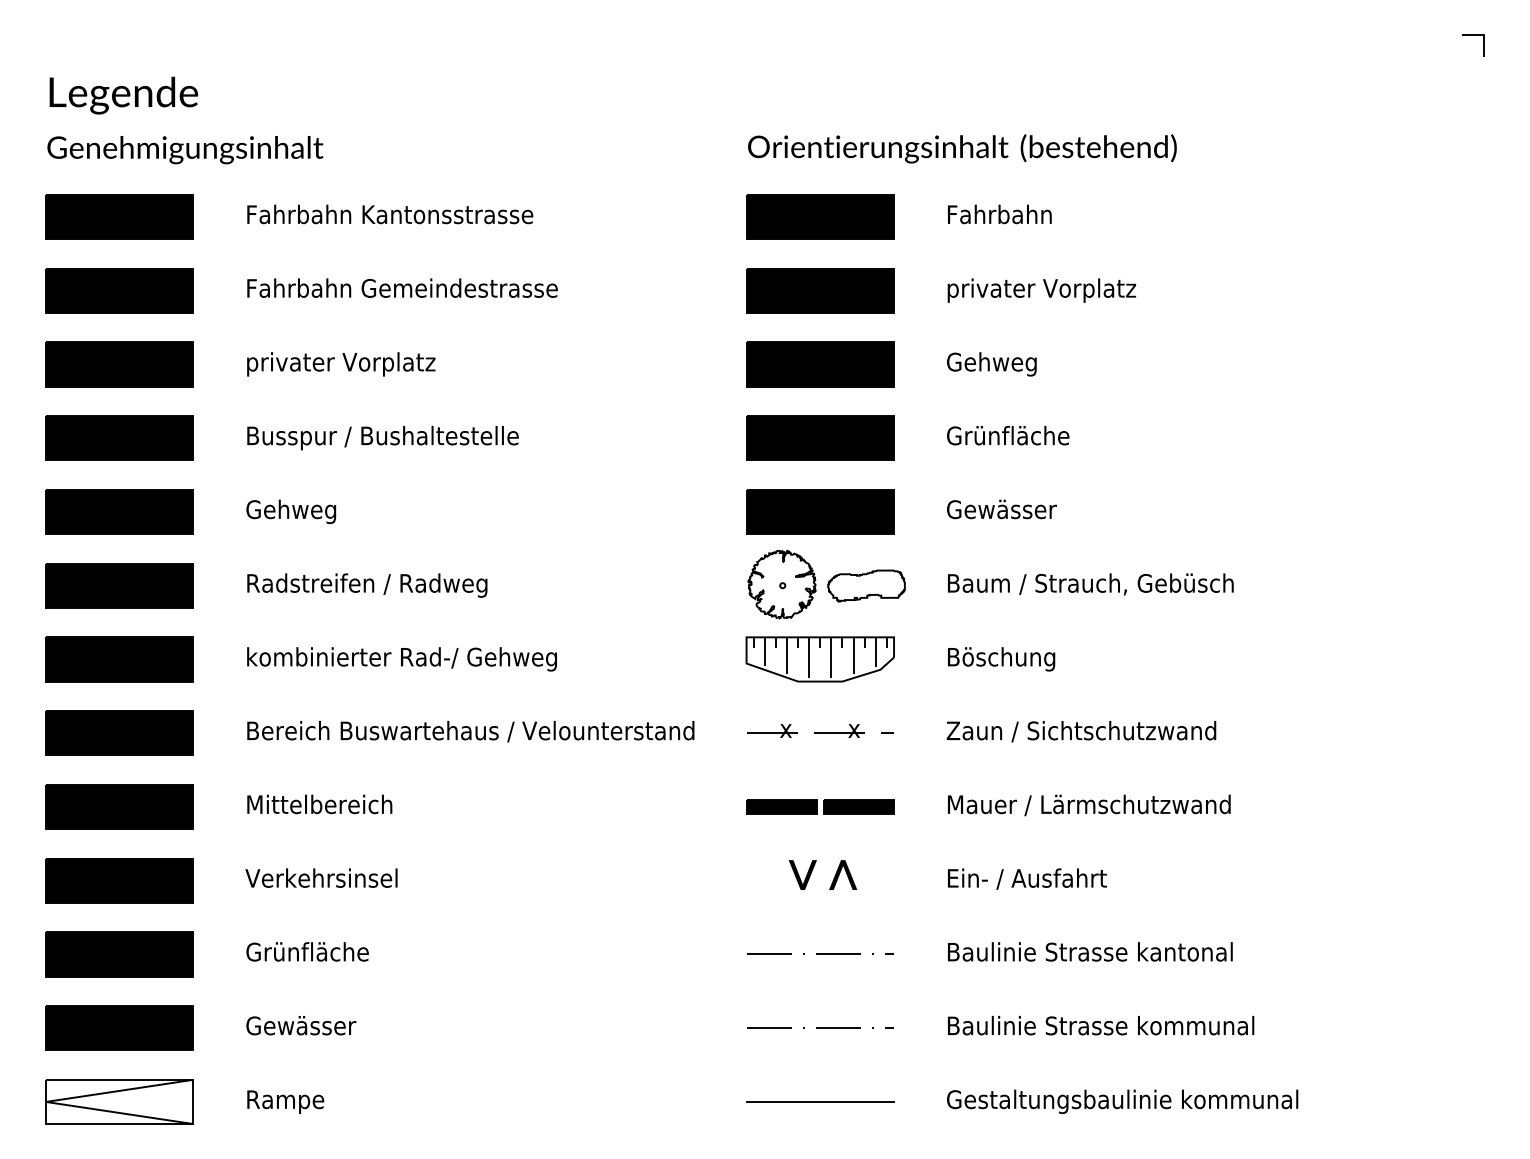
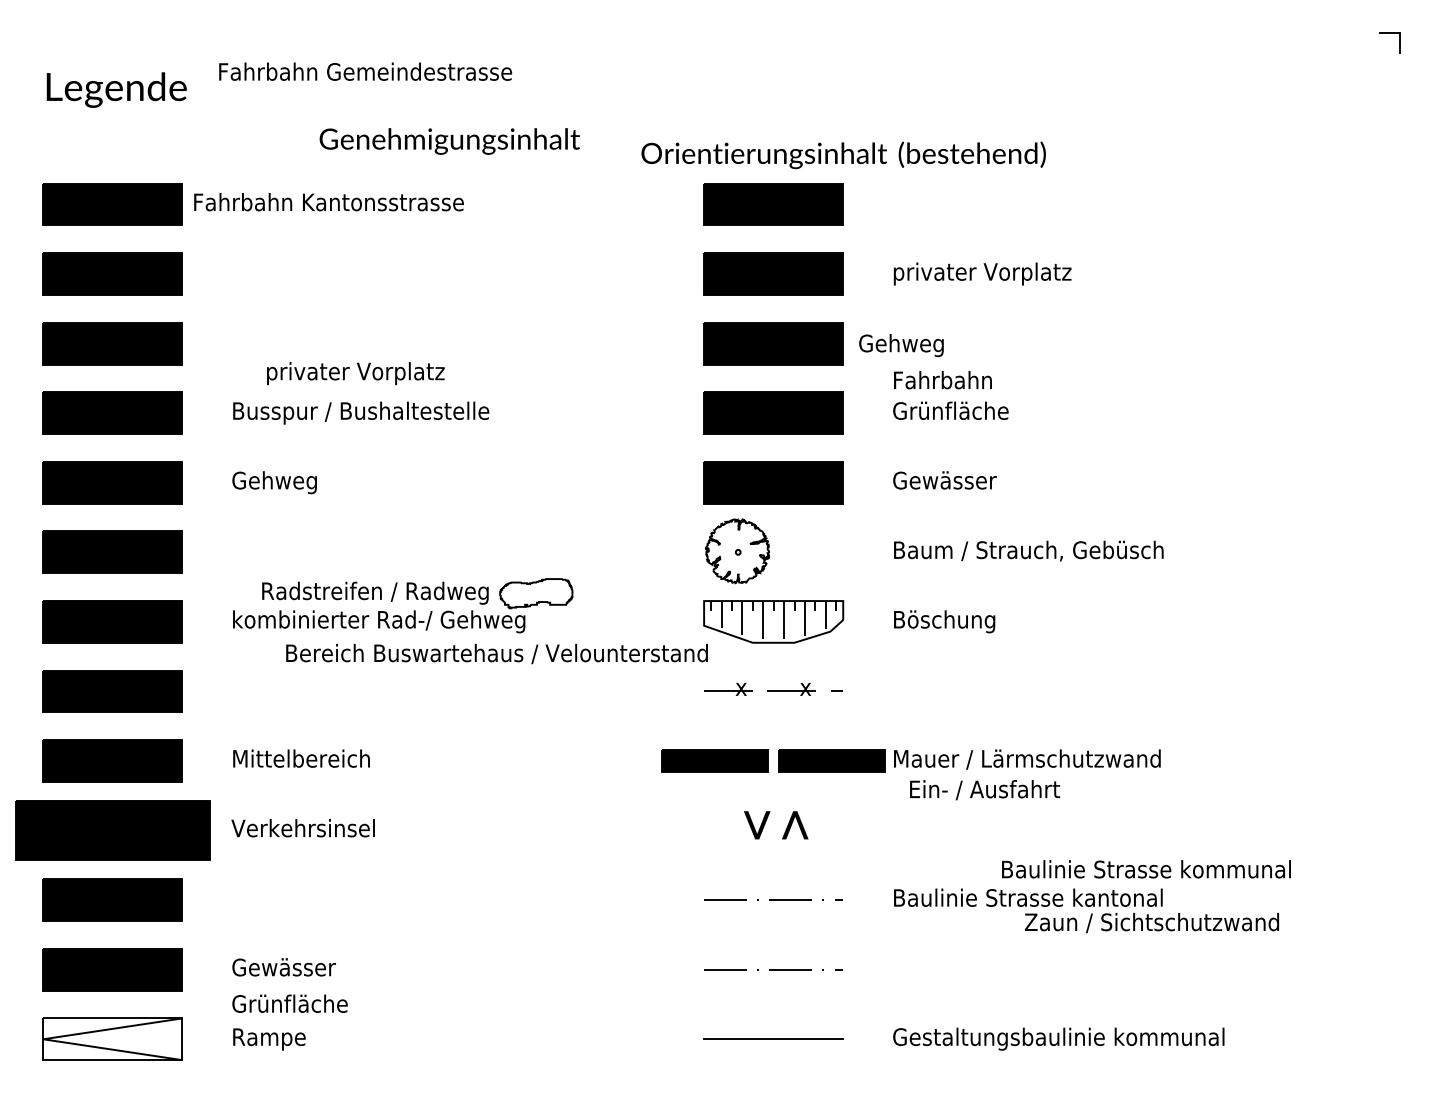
text: (962, 149) -> (843, 155), moved
text: (185, 150) -> (449, 141), moved
text: (389, 214) -> (328, 202), moved
text: (999, 214) -> (942, 380), moved
text: (402, 287) -> (365, 71), moved
text: (340, 364) -> (355, 373), moved
text: (991, 364) -> (901, 345), moved
text: (367, 584) -> (375, 592), moved
part: (866, 585) -> (536, 593), moved
text: (470, 731) -> (496, 653), moved
text: (1080, 731) -> (1151, 922), moved
part: (820, 806) -> (773, 760), size x1.6
text: (1027, 879) -> (985, 790), moved
part: (119, 880) -> (112, 830), size x1.4
text: (306, 951) -> (289, 1003), moved
text: (1101, 1025) -> (1146, 869), moved

